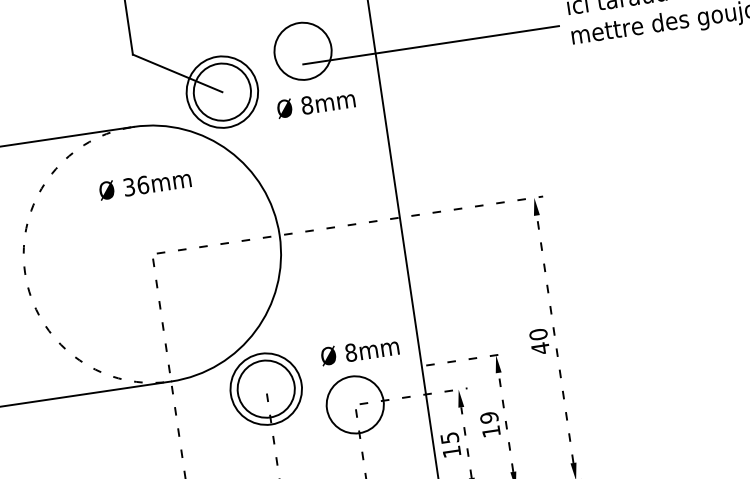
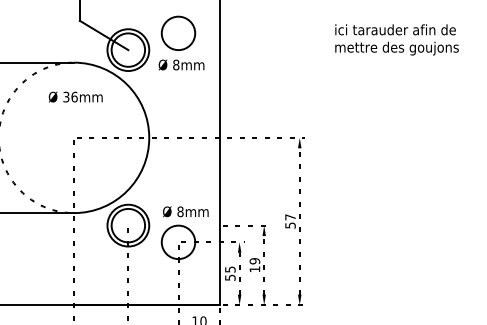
line: (430, 44) -> (252, 40), removed
text: (539, 341) -> (290, 221), 40 -> 57
text: (452, 451) -> (230, 277), 15 -> 55

